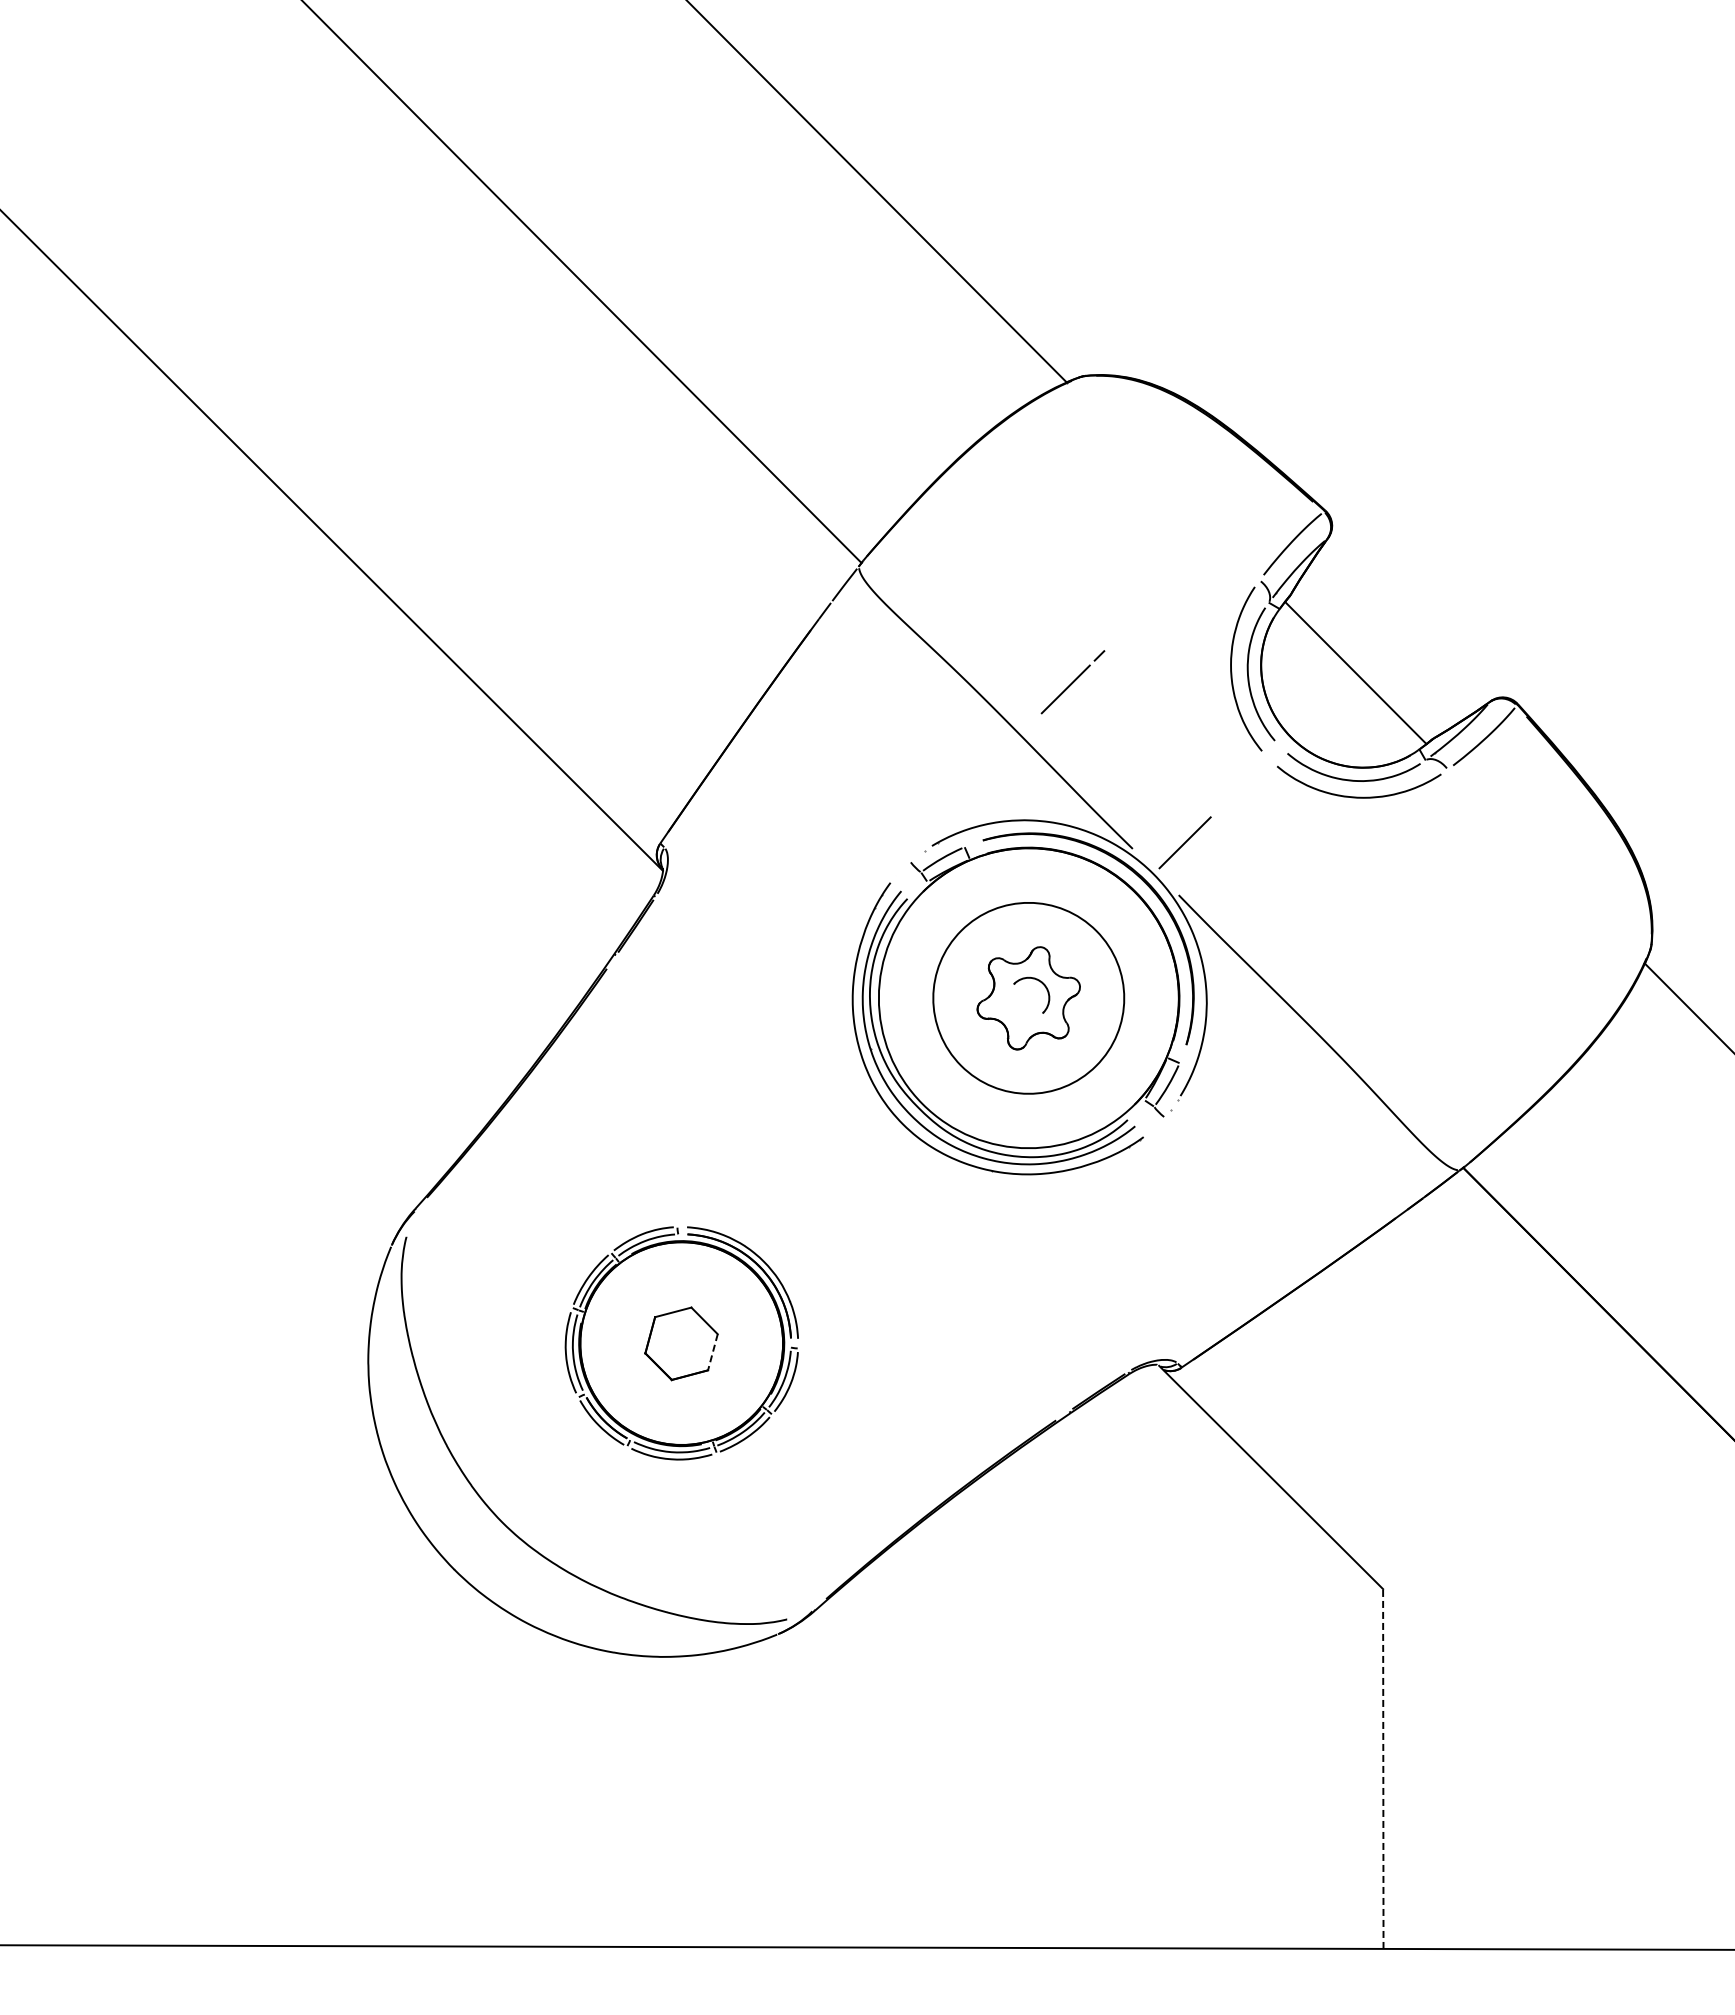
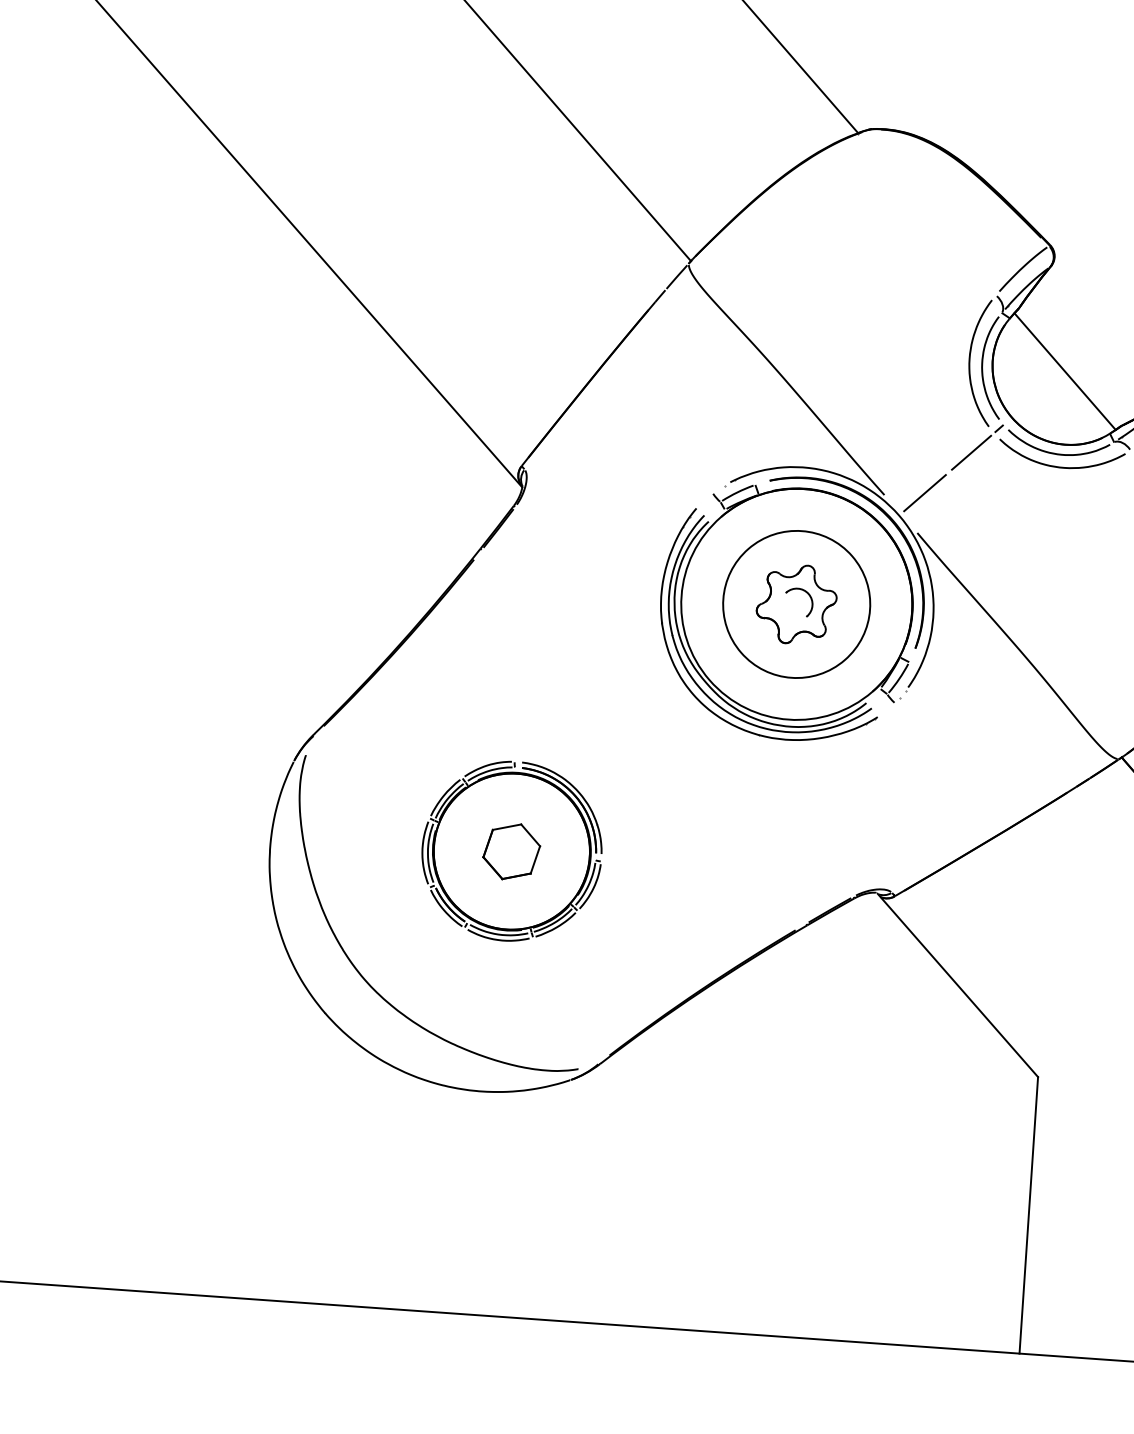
line: (1072, 682) -> (977, 447), moved
line: (712, 1352) -> (535, 860), dashed -> solid
line: (1383, 1769) -> (1028, 1215), dashed -> solid

